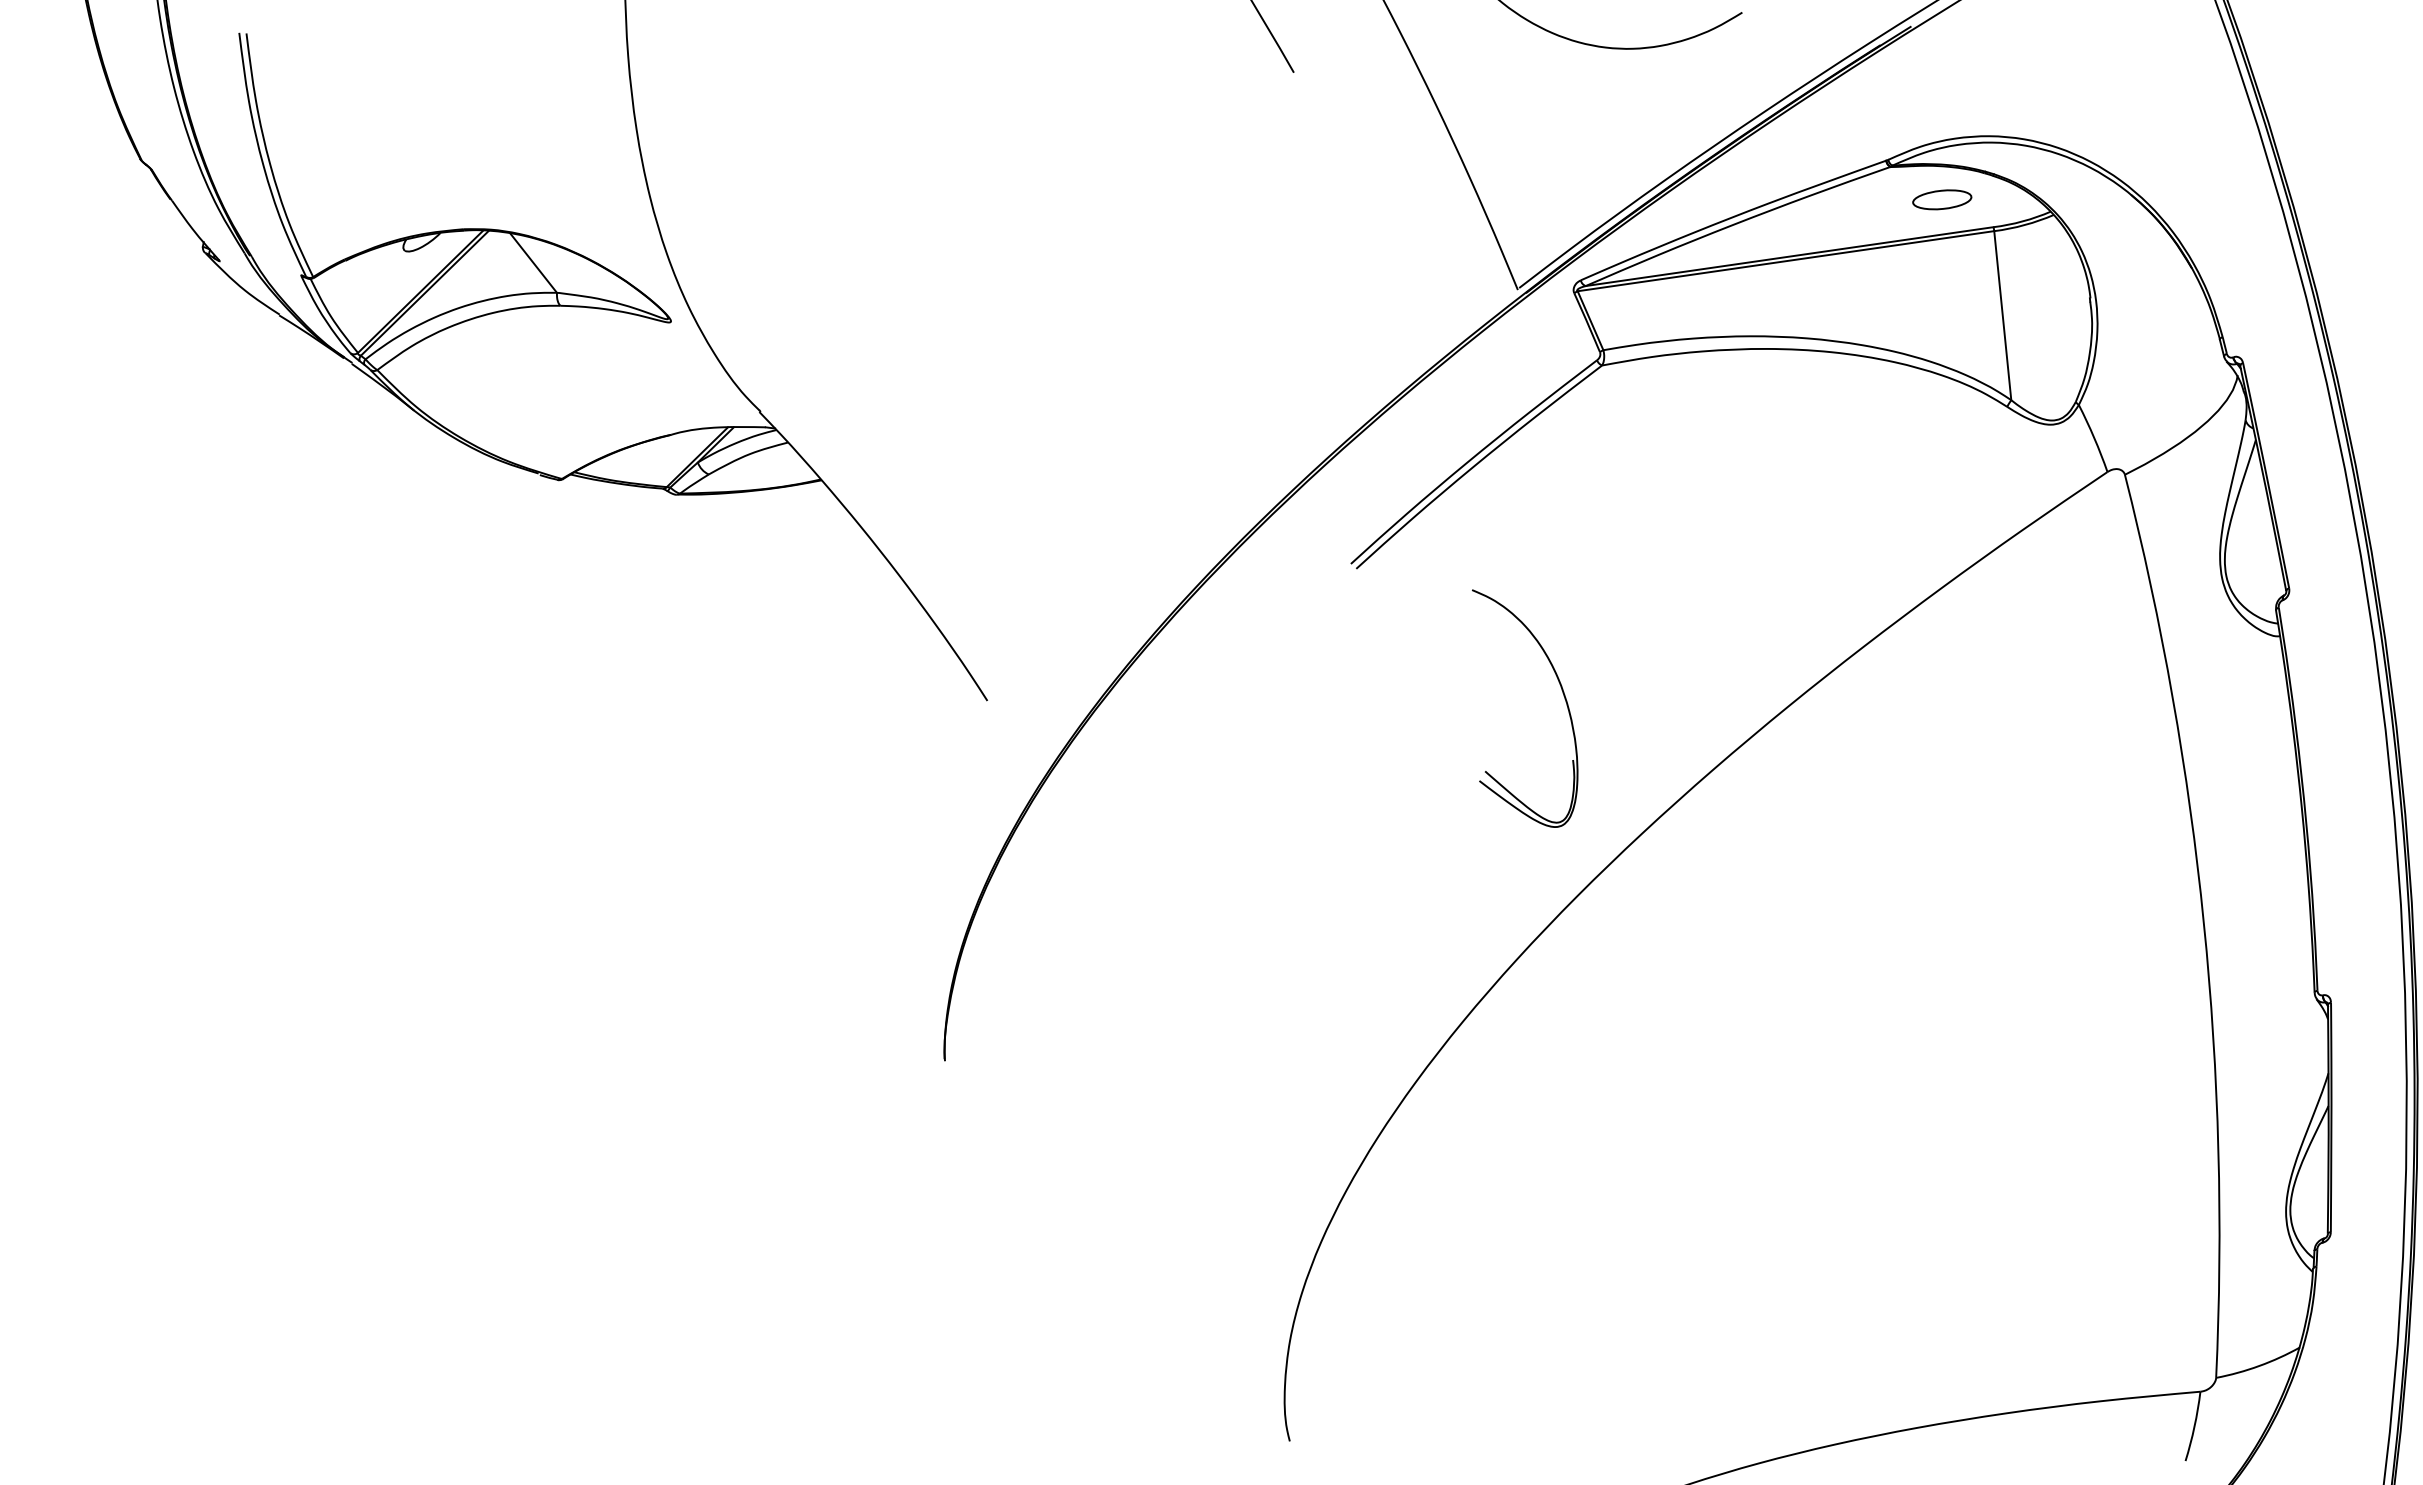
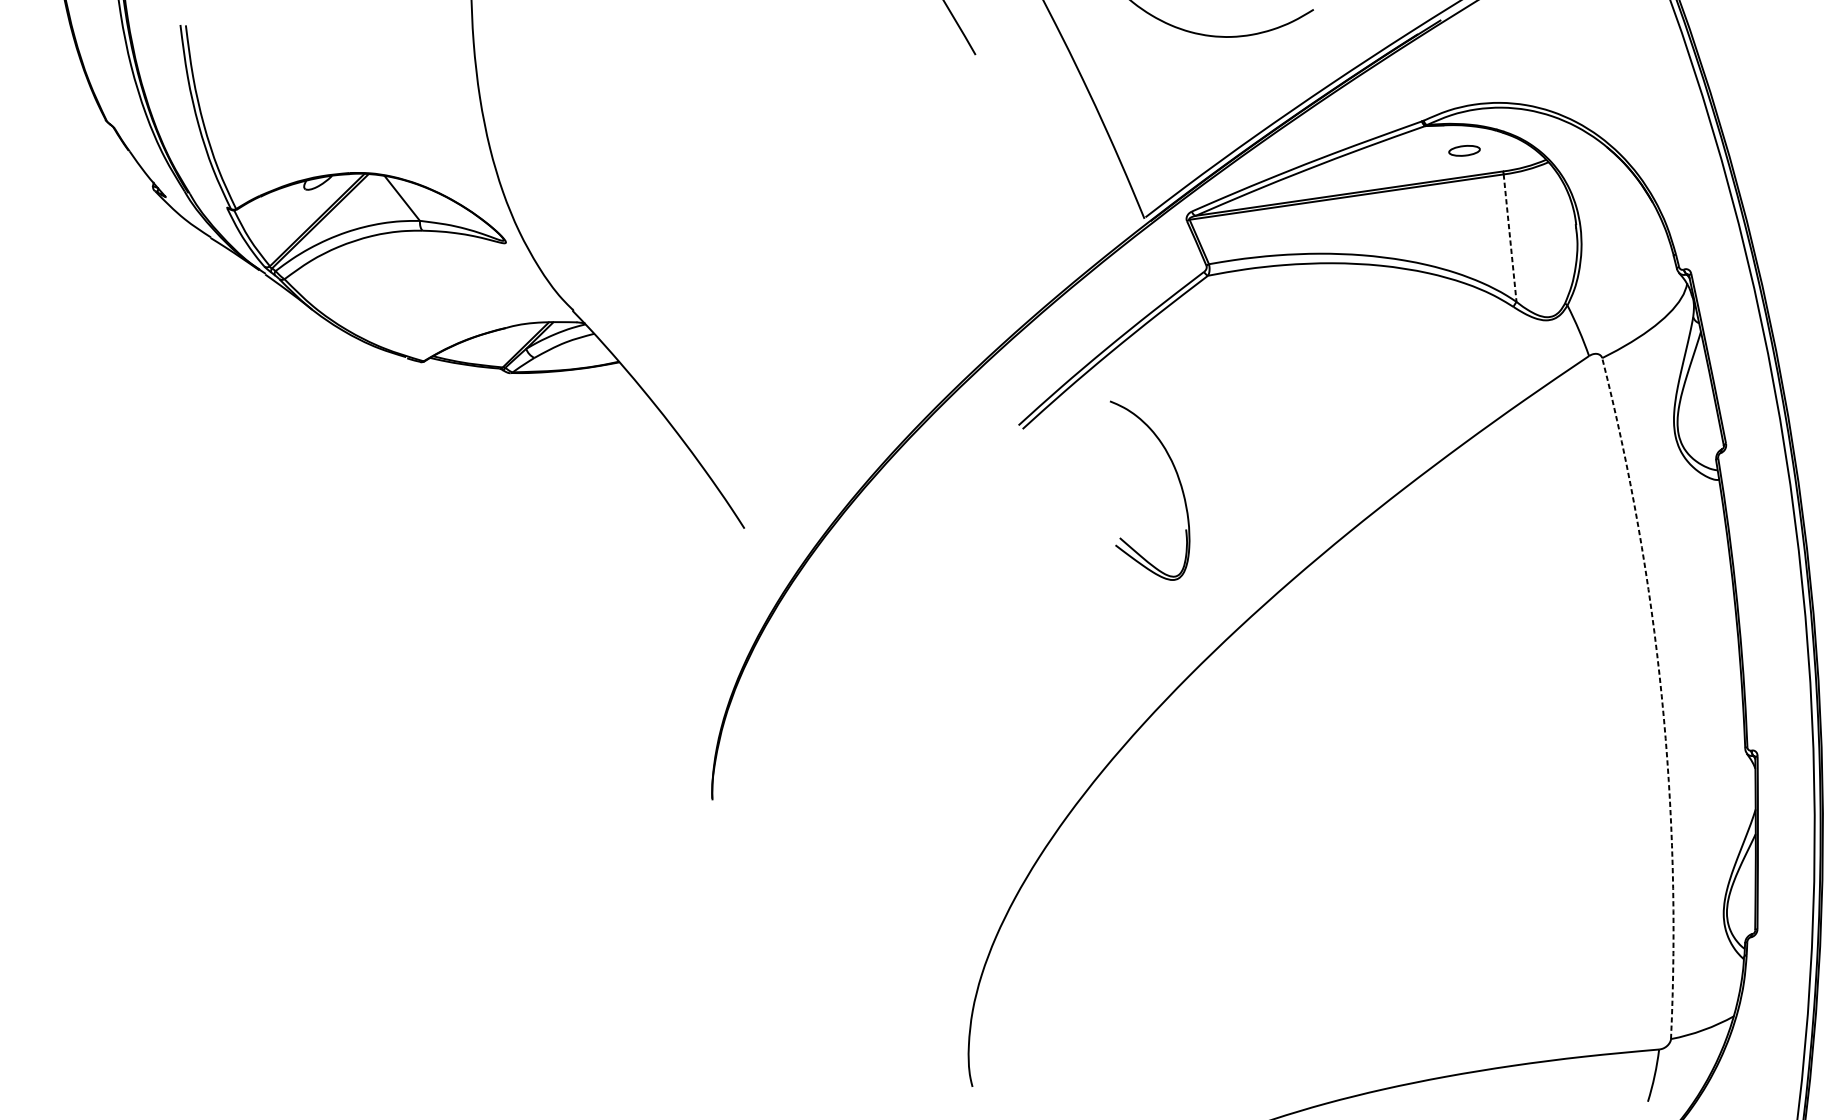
part: (1942, 199) -> (1464, 150), size x0.7
line: (2002, 315) -> (1509, 238), solid -> dashed
part: (1563, 696) -> (1178, 481), moved
arc: (2203, 923) -> (1661, 696), solid -> dashed

